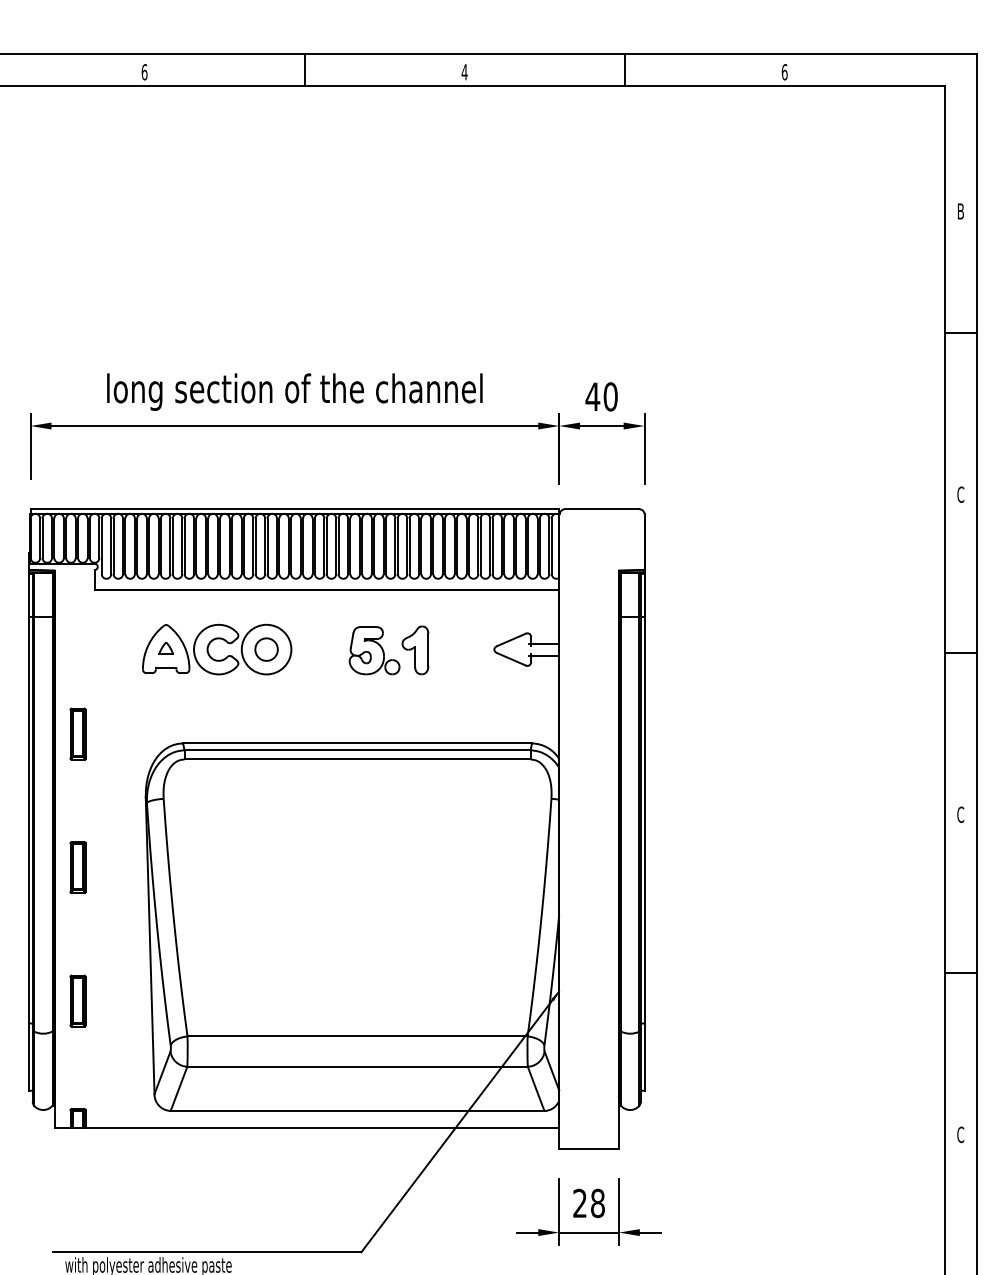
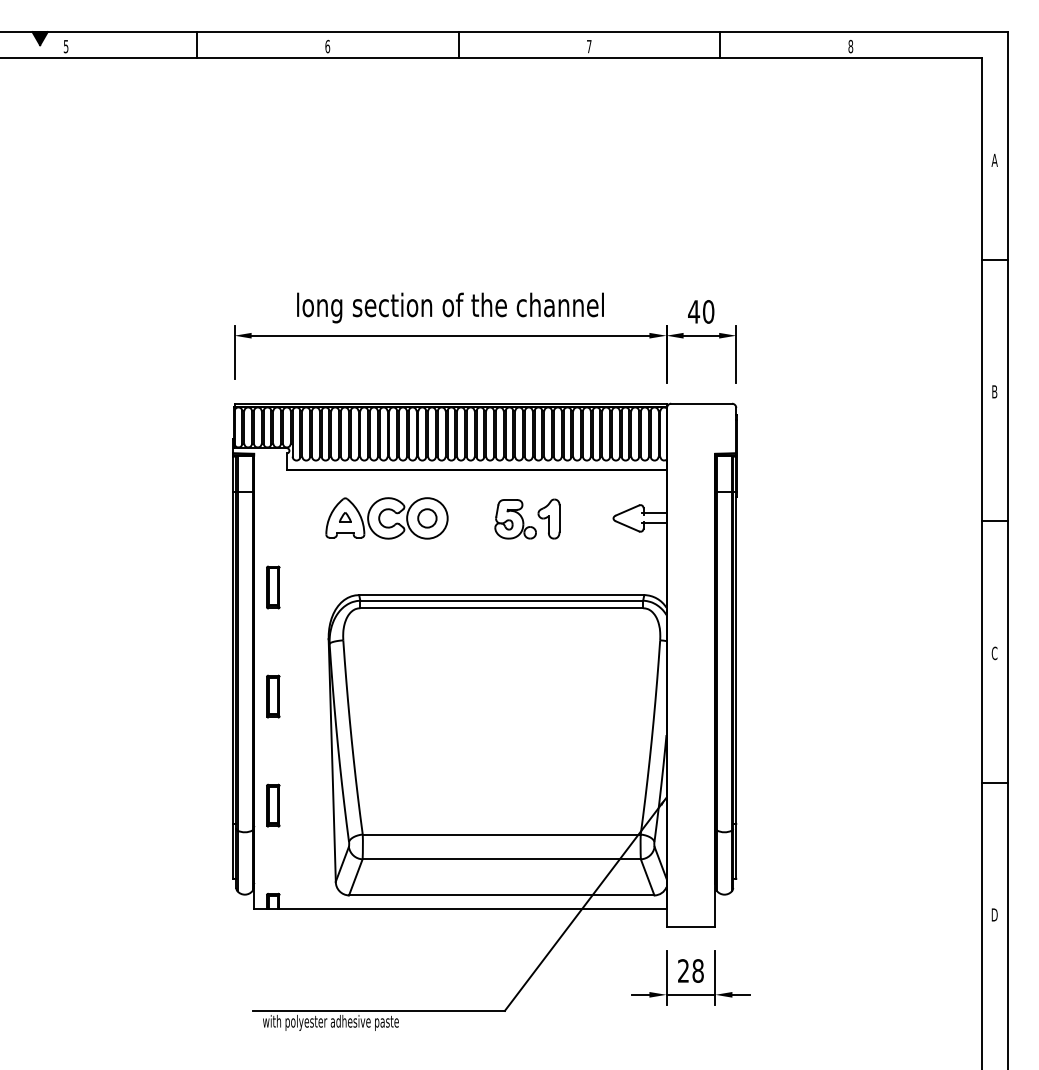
text: (463, 72) -> (588, 46), 4 -> 7
text: (784, 72) -> (850, 46), 6 -> 8
text: (960, 210) -> (994, 159), B -> A
text: (960, 494) -> (994, 391), C -> B
text: (960, 1134) -> (994, 914), C -> D

